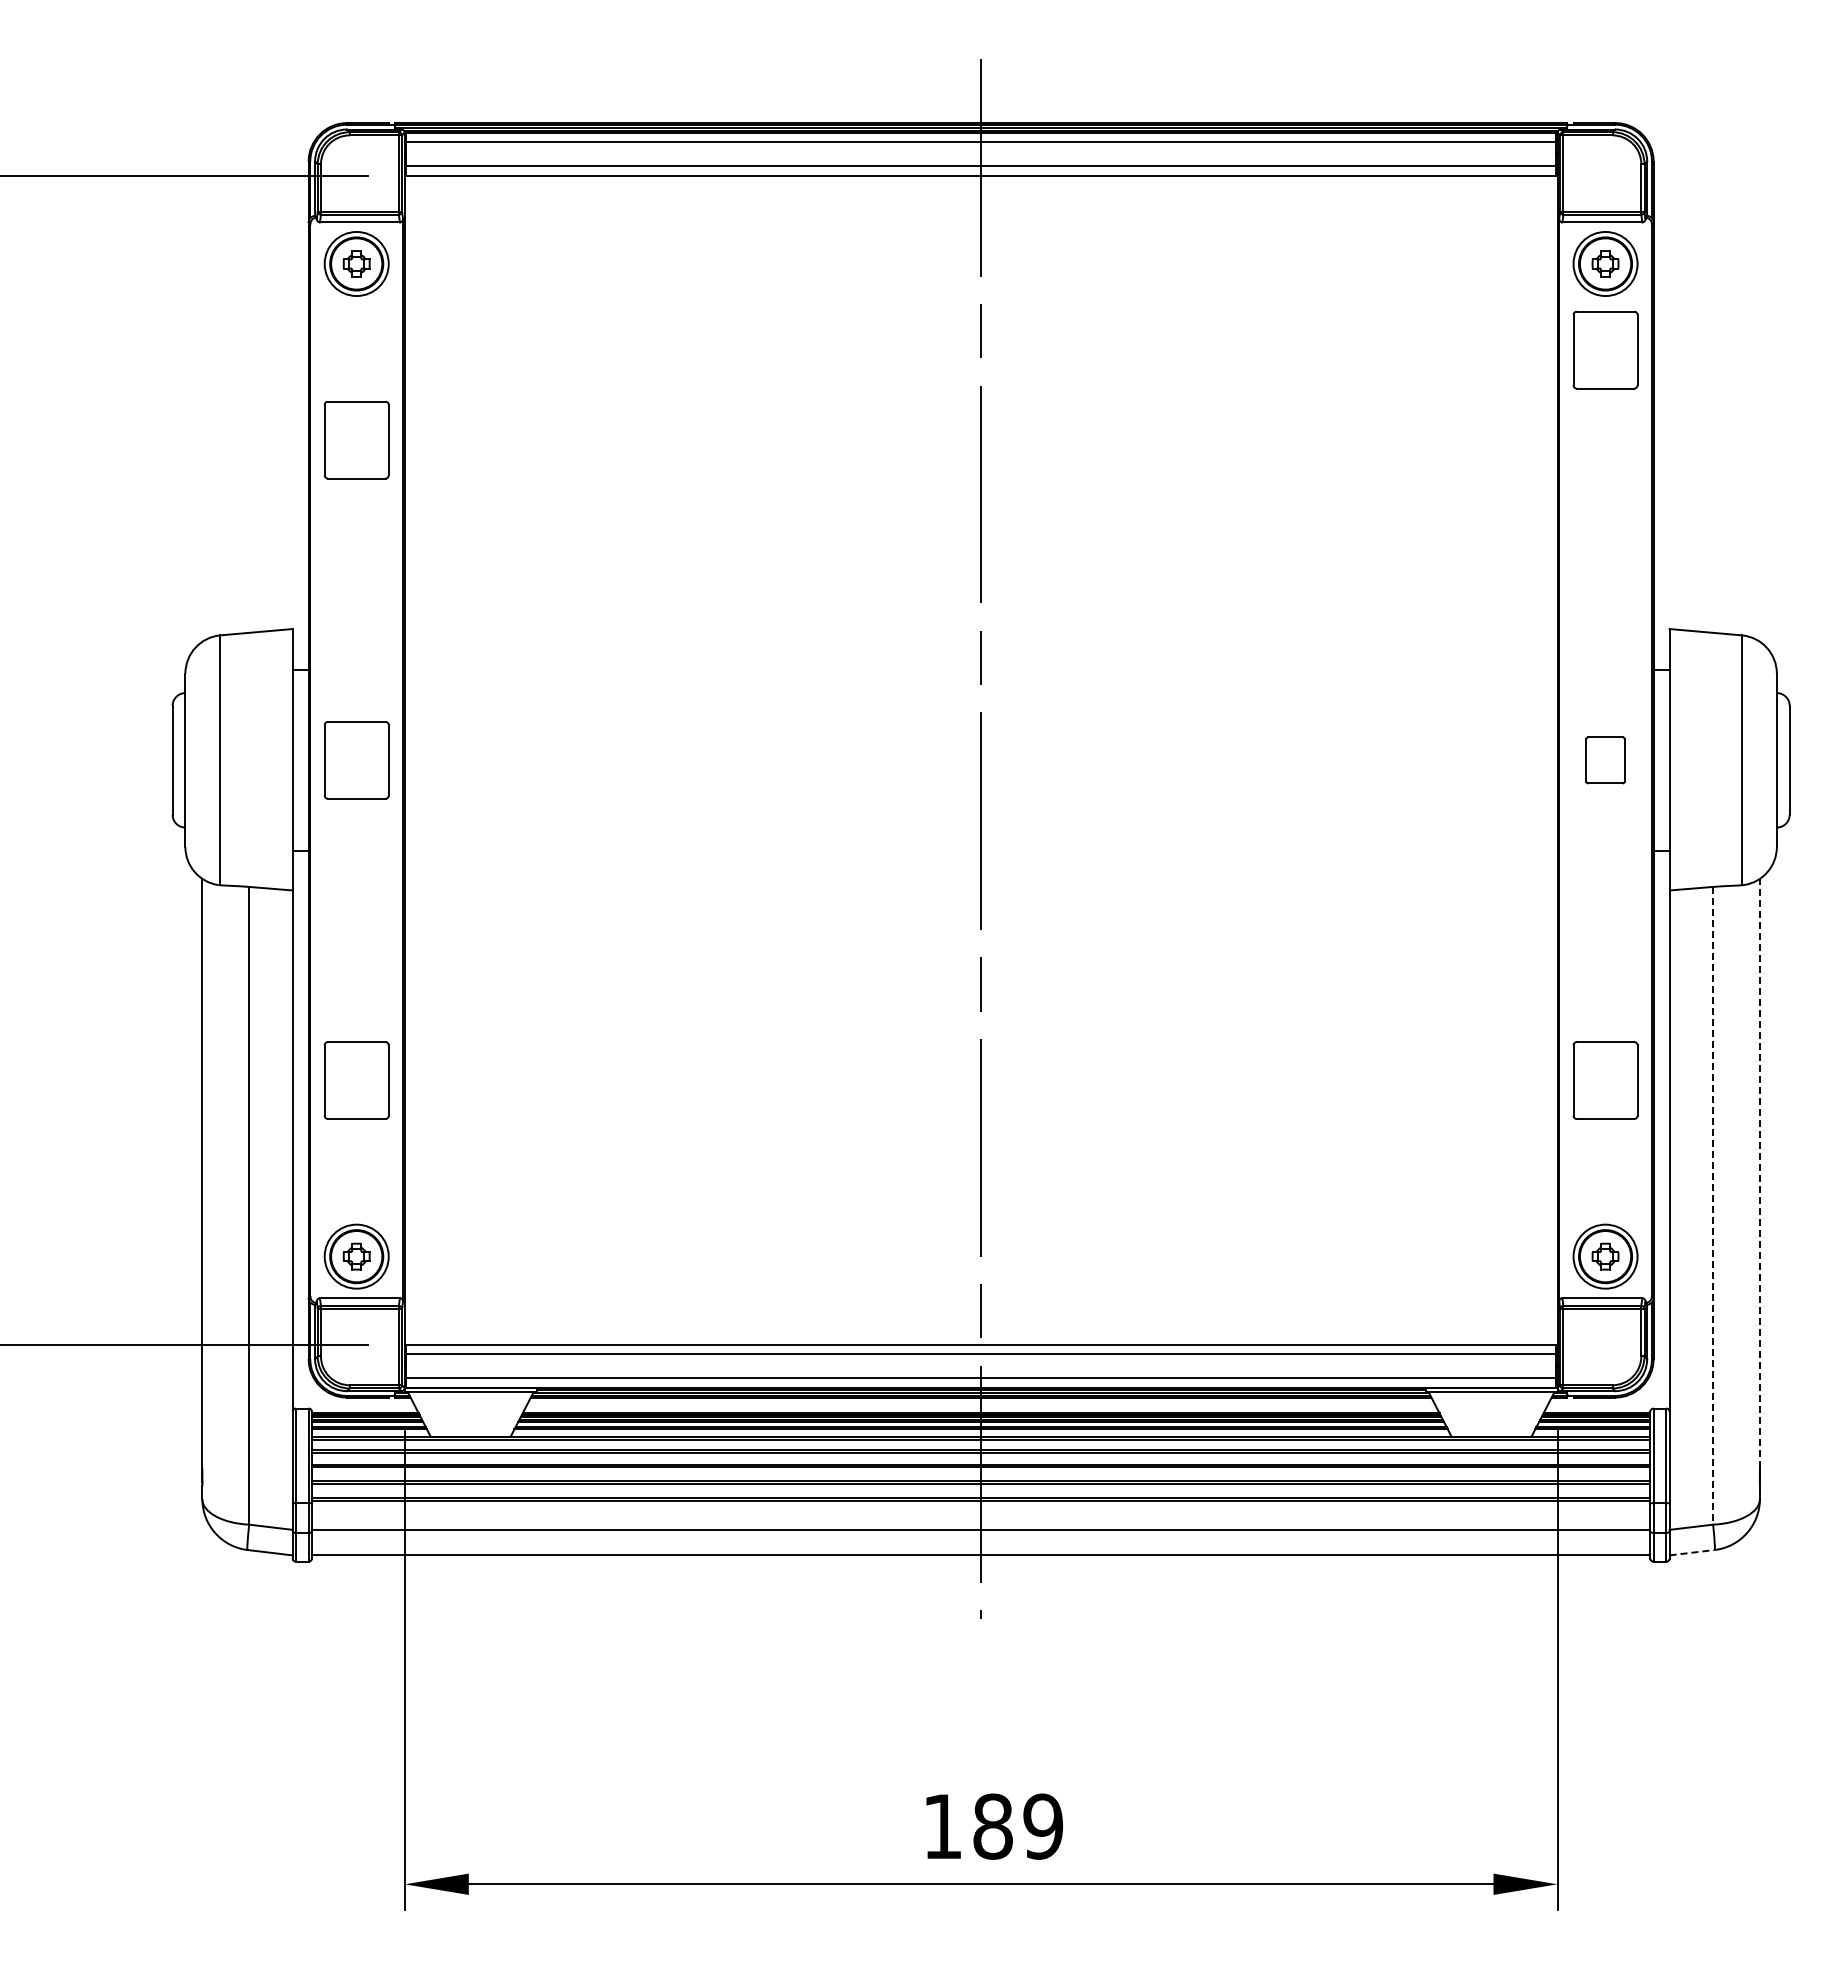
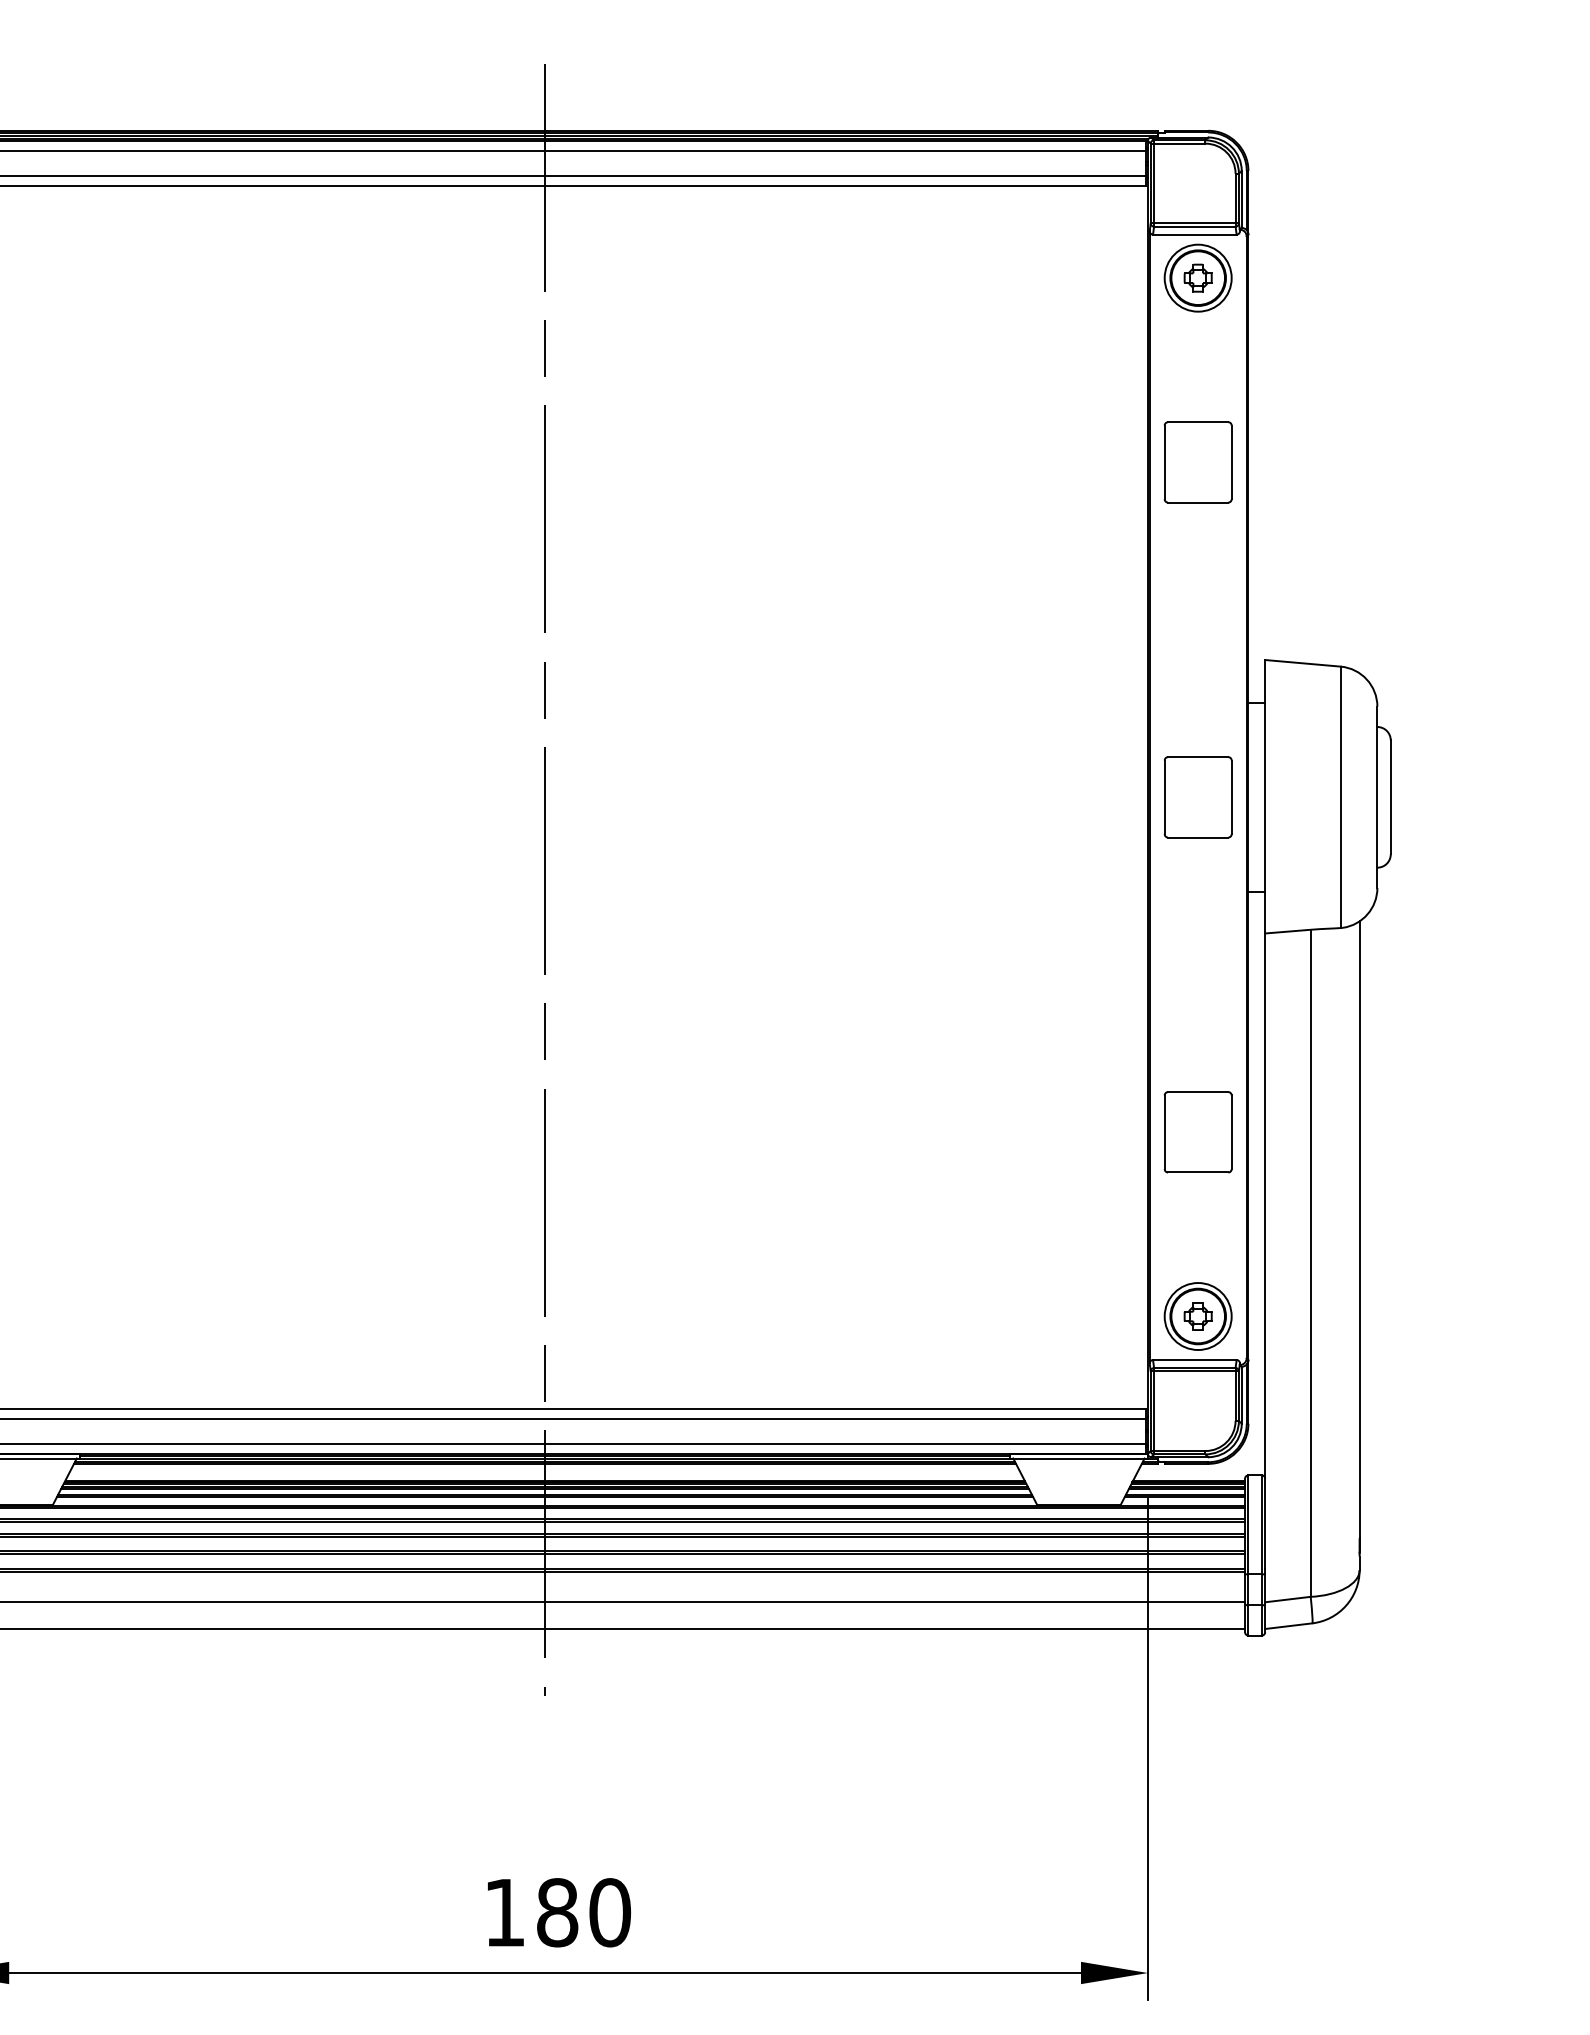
part: (1605, 349) -> (1198, 461), moved
part: (1605, 760) -> (1198, 797), size x1.67
line: (1759, 1173) -> (1359, 1229), dashed -> solid
line: (1713, 1205) -> (1311, 1262), dashed -> solid
line: (1692, 1552) -> (1289, 1625), dashed -> solid
text: (1043, 1826) -> (610, 1912), 189 -> 180

